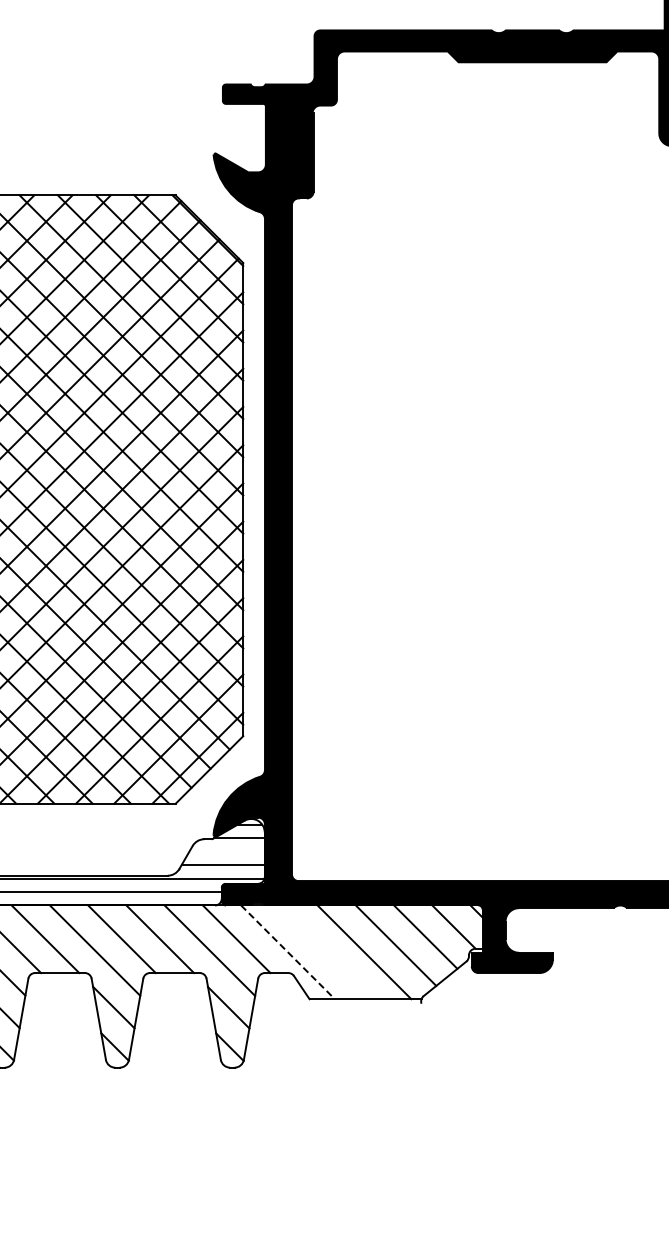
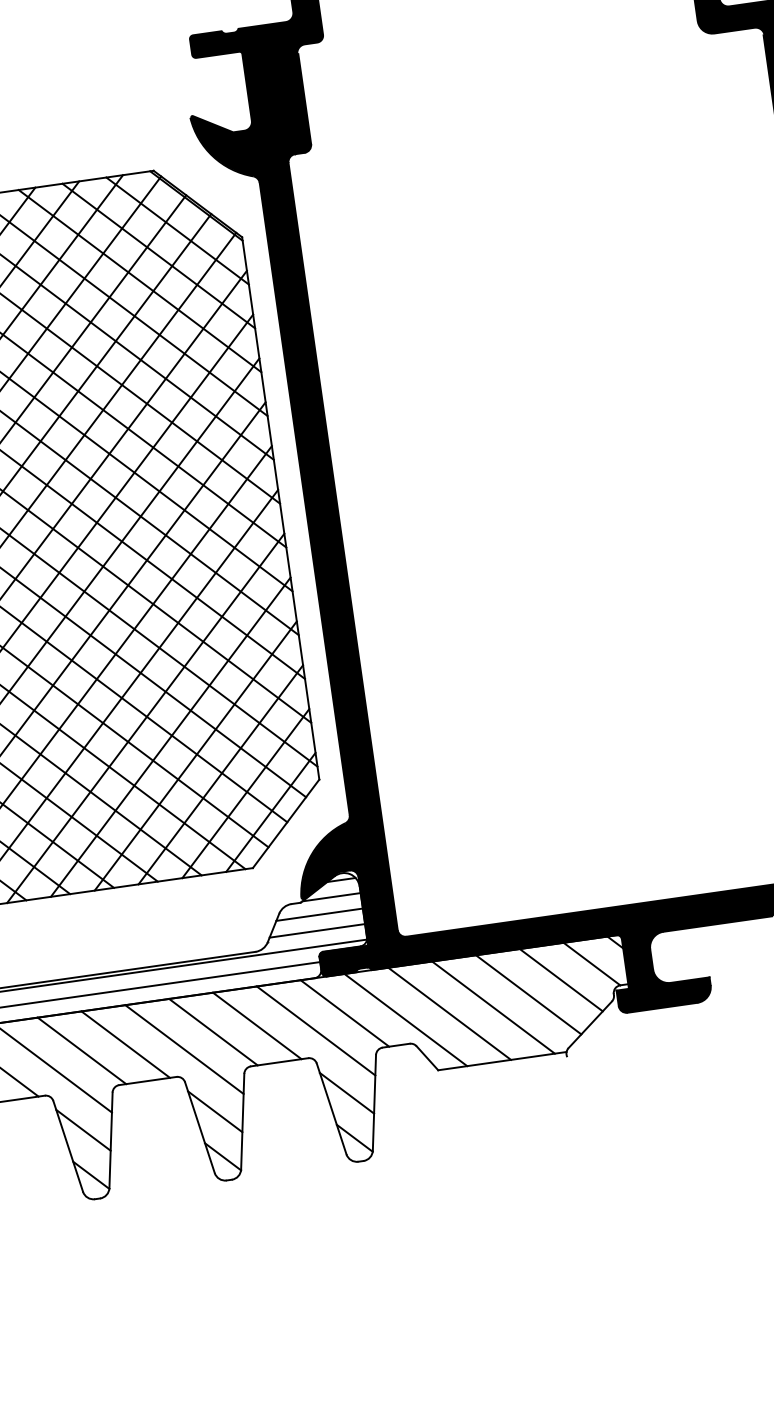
line: (226, 851) -> (318, 914), added
line: (288, 952) -> (406, 1020), dashed -> solid
line: (326, 952) -> (450, 1013), added

